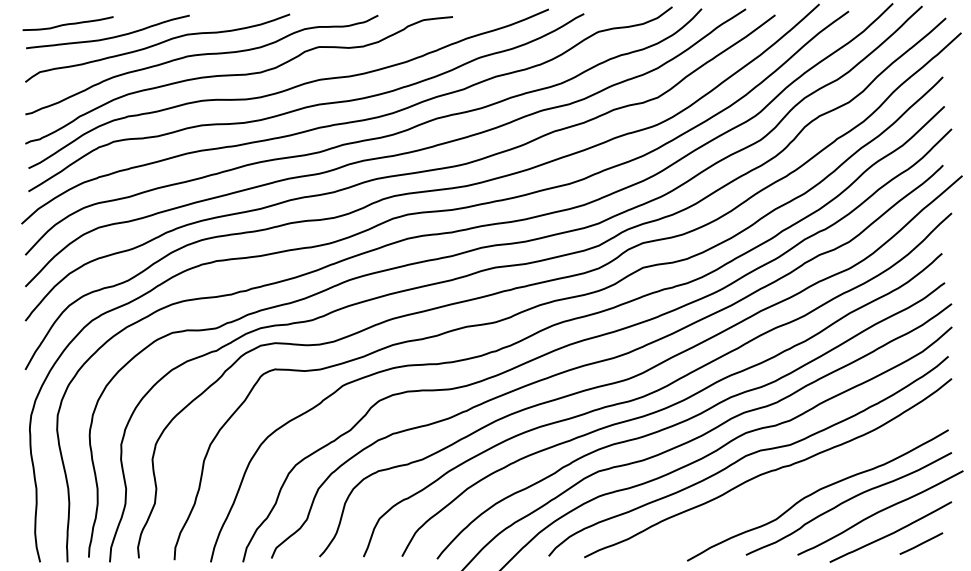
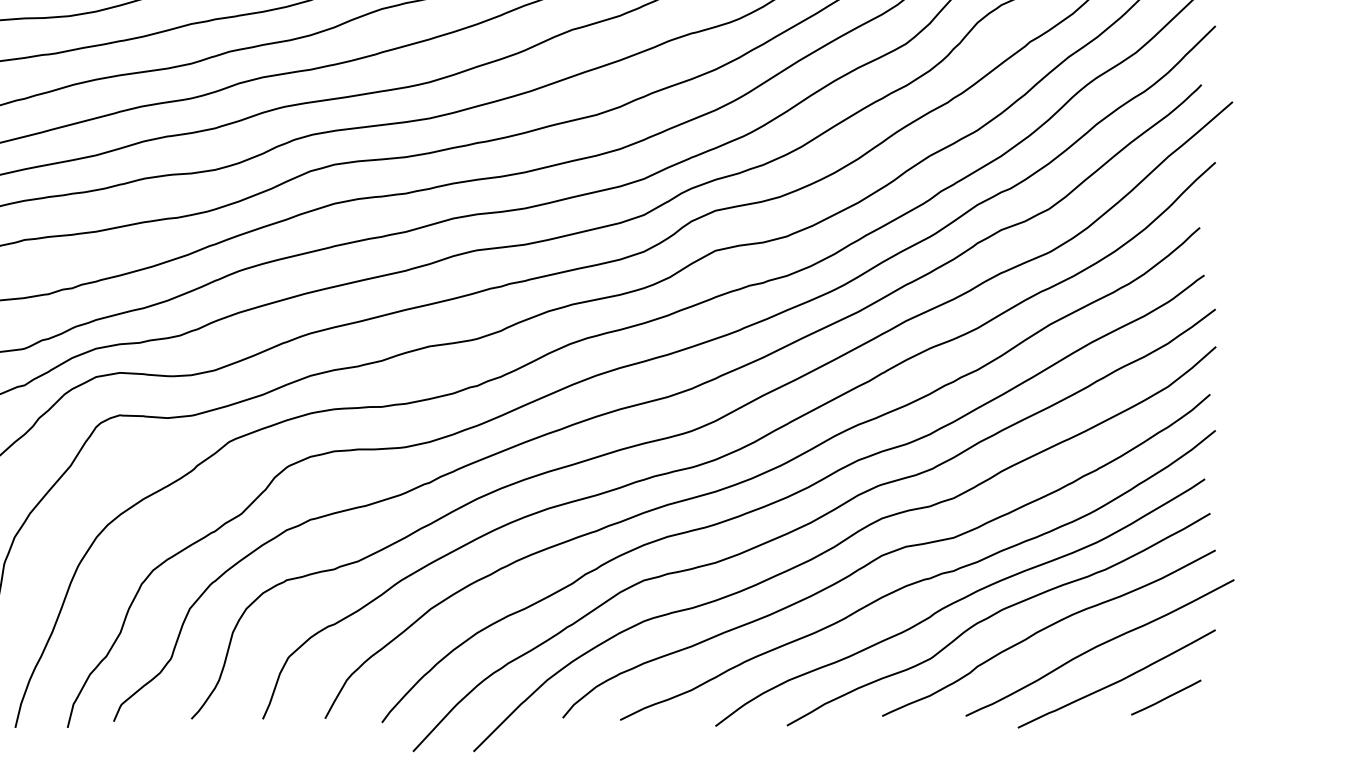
curve: (793, 484) -> (959, 601), added

